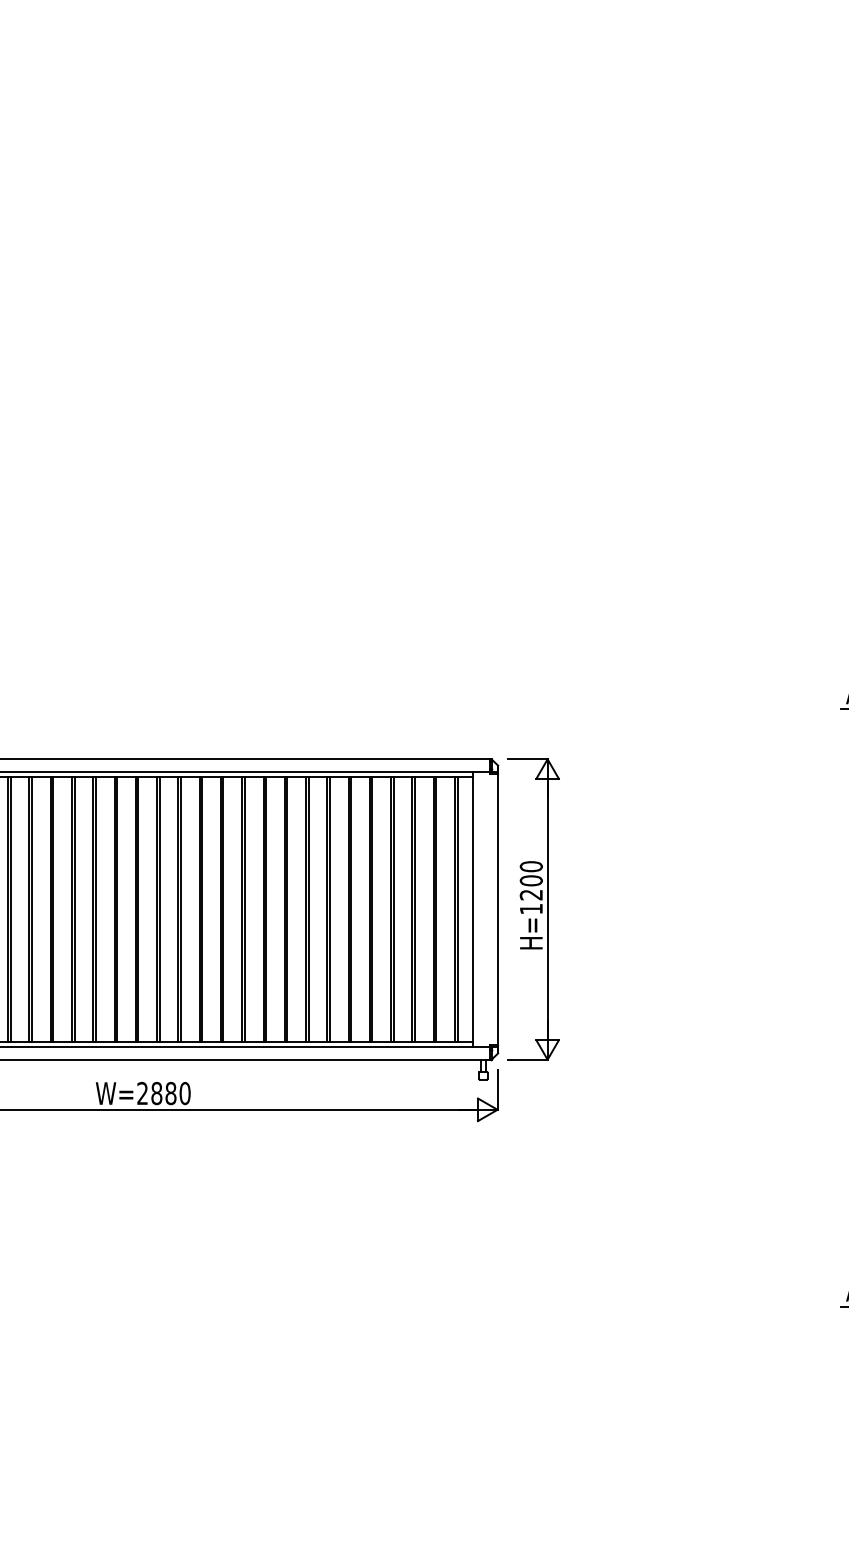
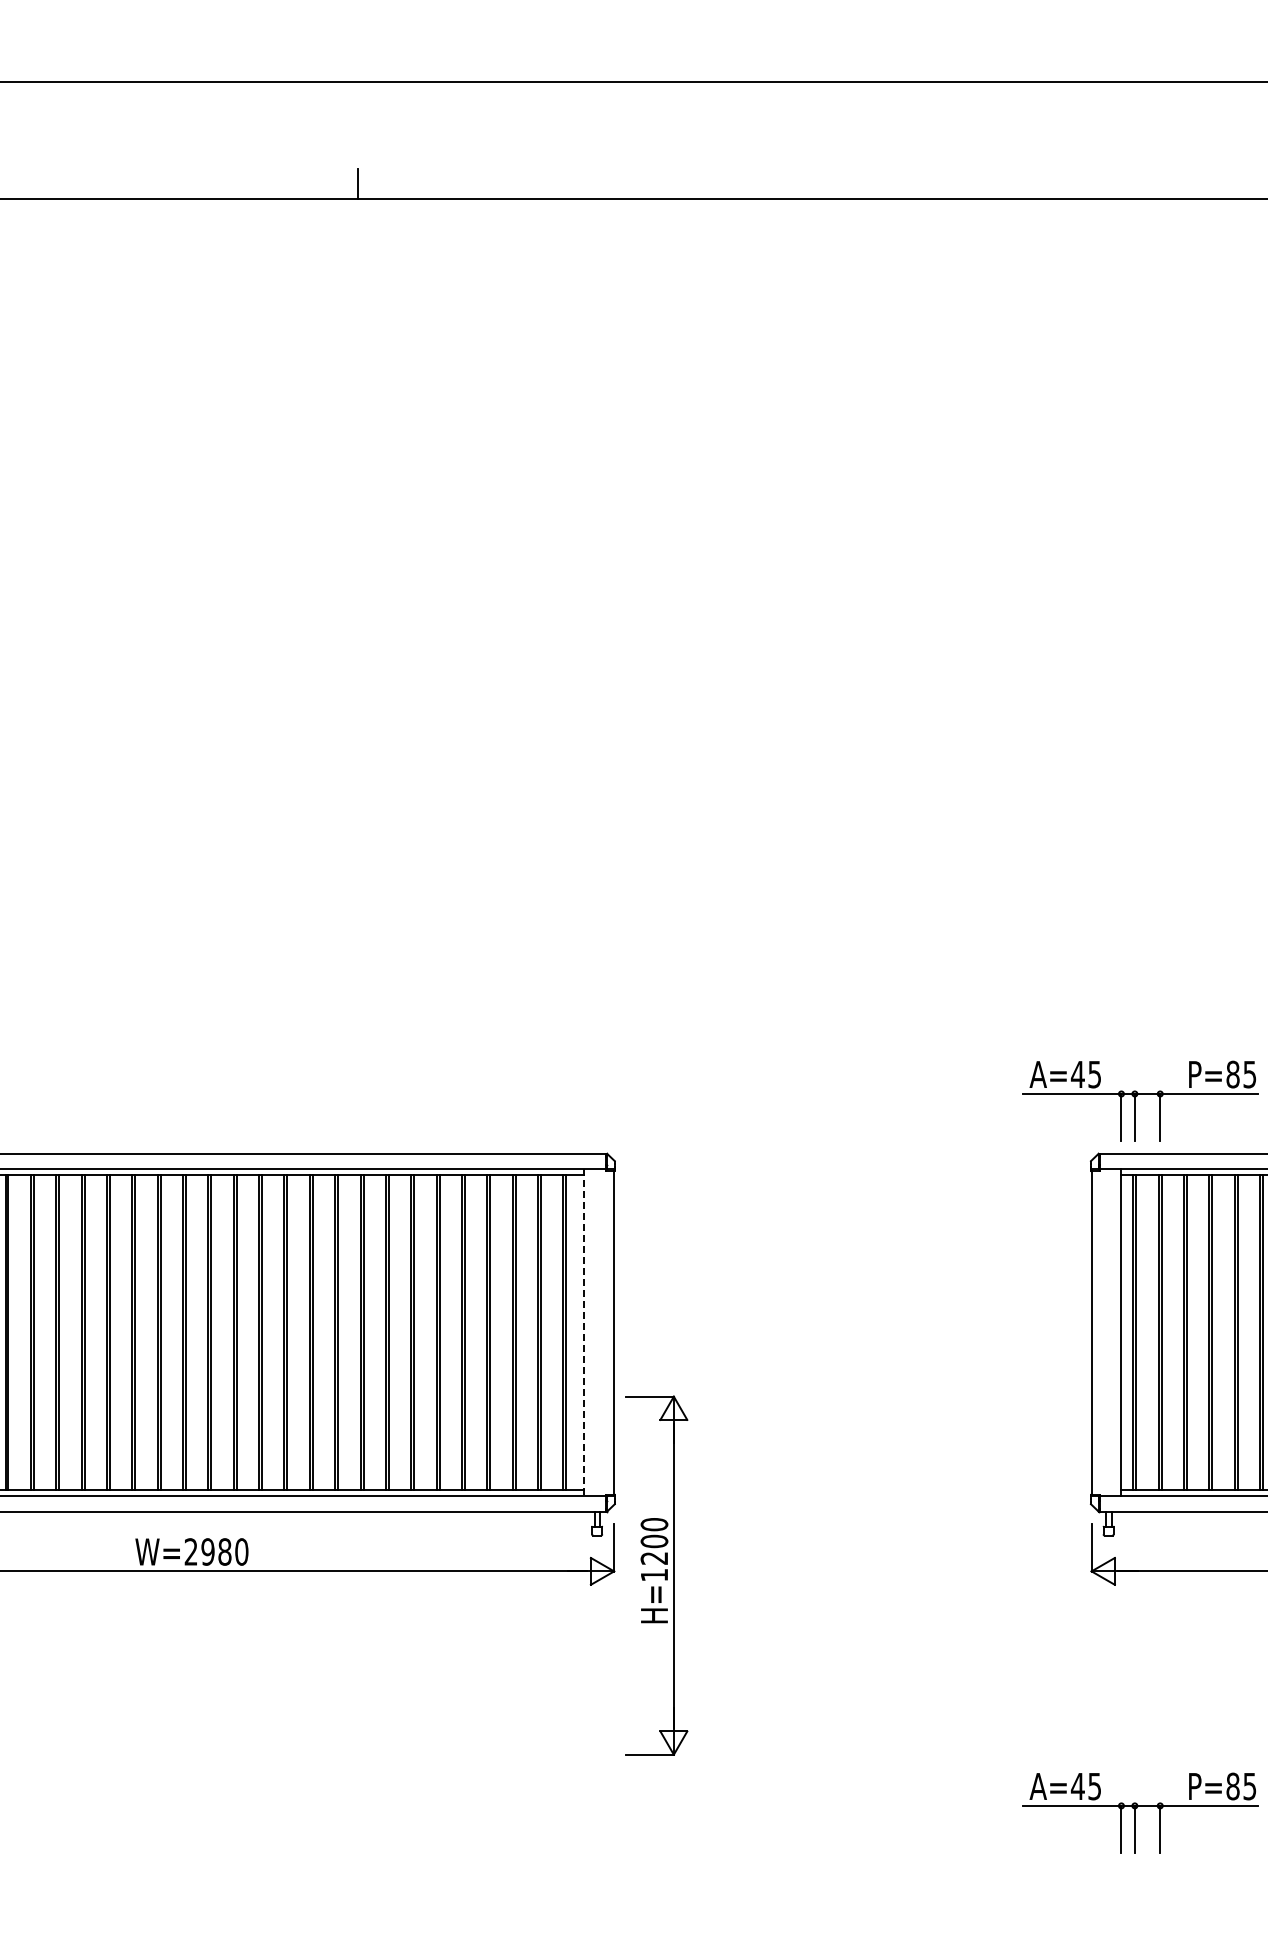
line: (472, 909) -> (584, 1332), solid -> dashed
part: (533, 909) -> (656, 1575), moved
text: (156, 1093) -> (207, 1551), W=2880 -> W=2980

